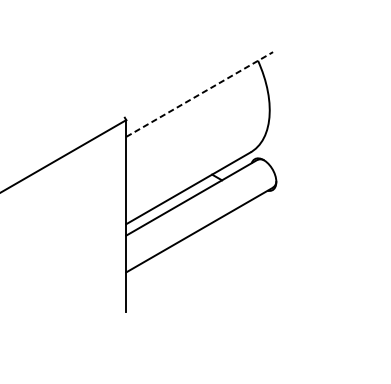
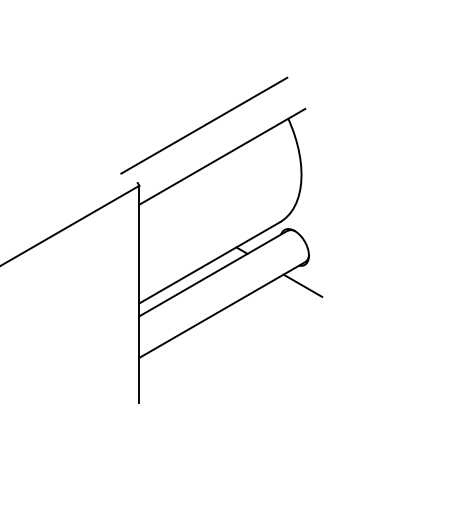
line: (183, 66) -> (204, 125), added
line: (199, 94) -> (222, 156), dashed -> solid
line: (270, 208) -> (302, 285), added

